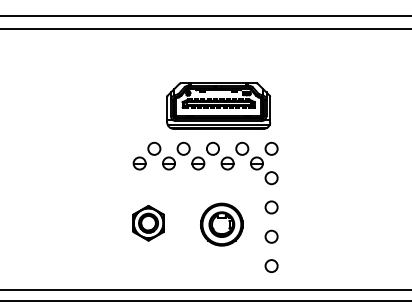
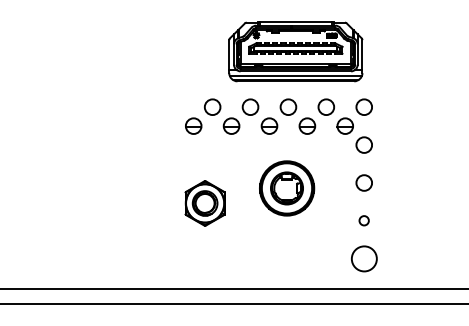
part: (221, 224) -> (286, 188), moved
circle: (271, 236) -> (364, 220), size x0.6
circle: (271, 265) -> (364, 258), size x1.6

